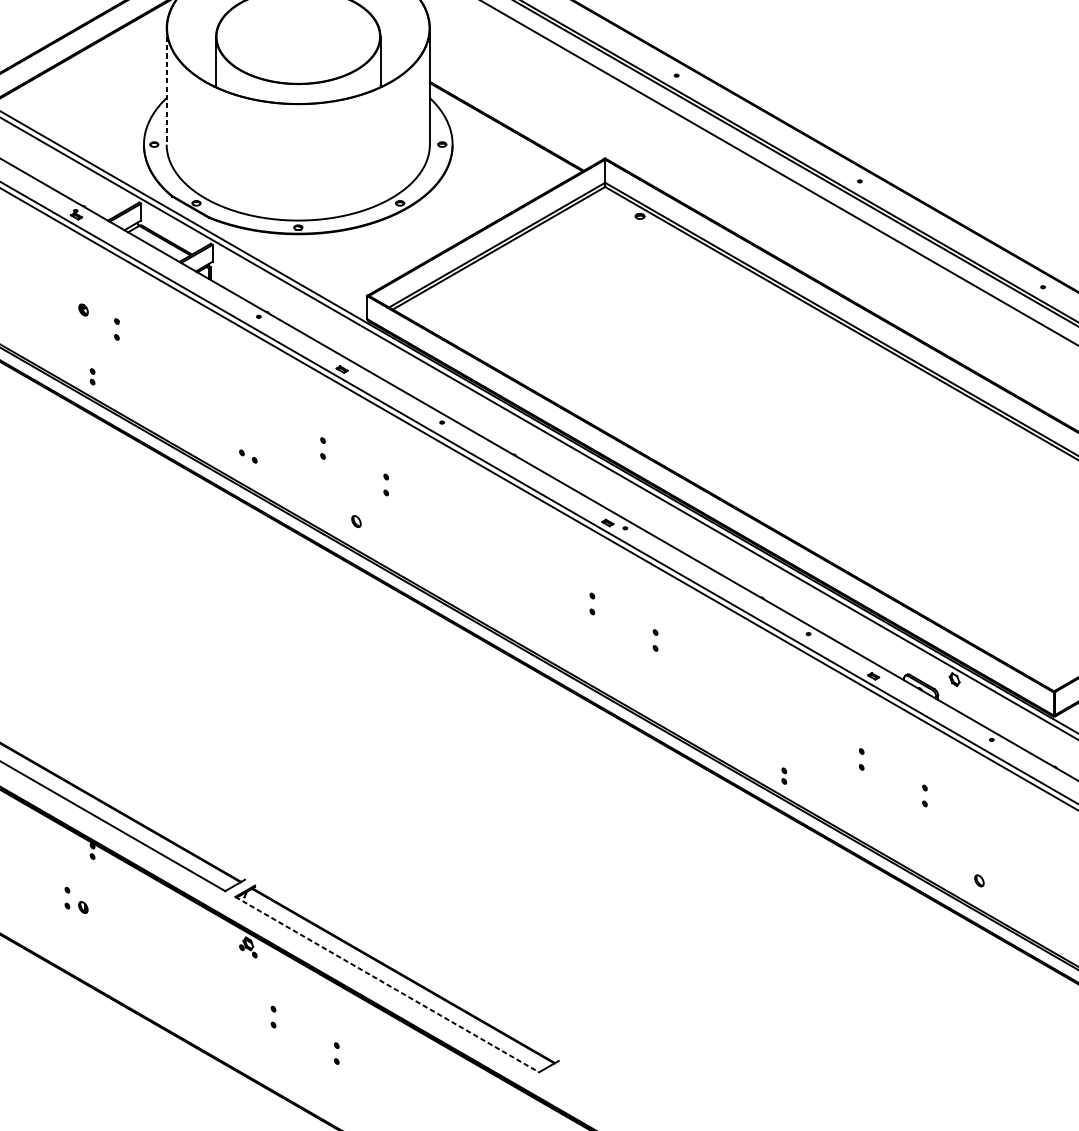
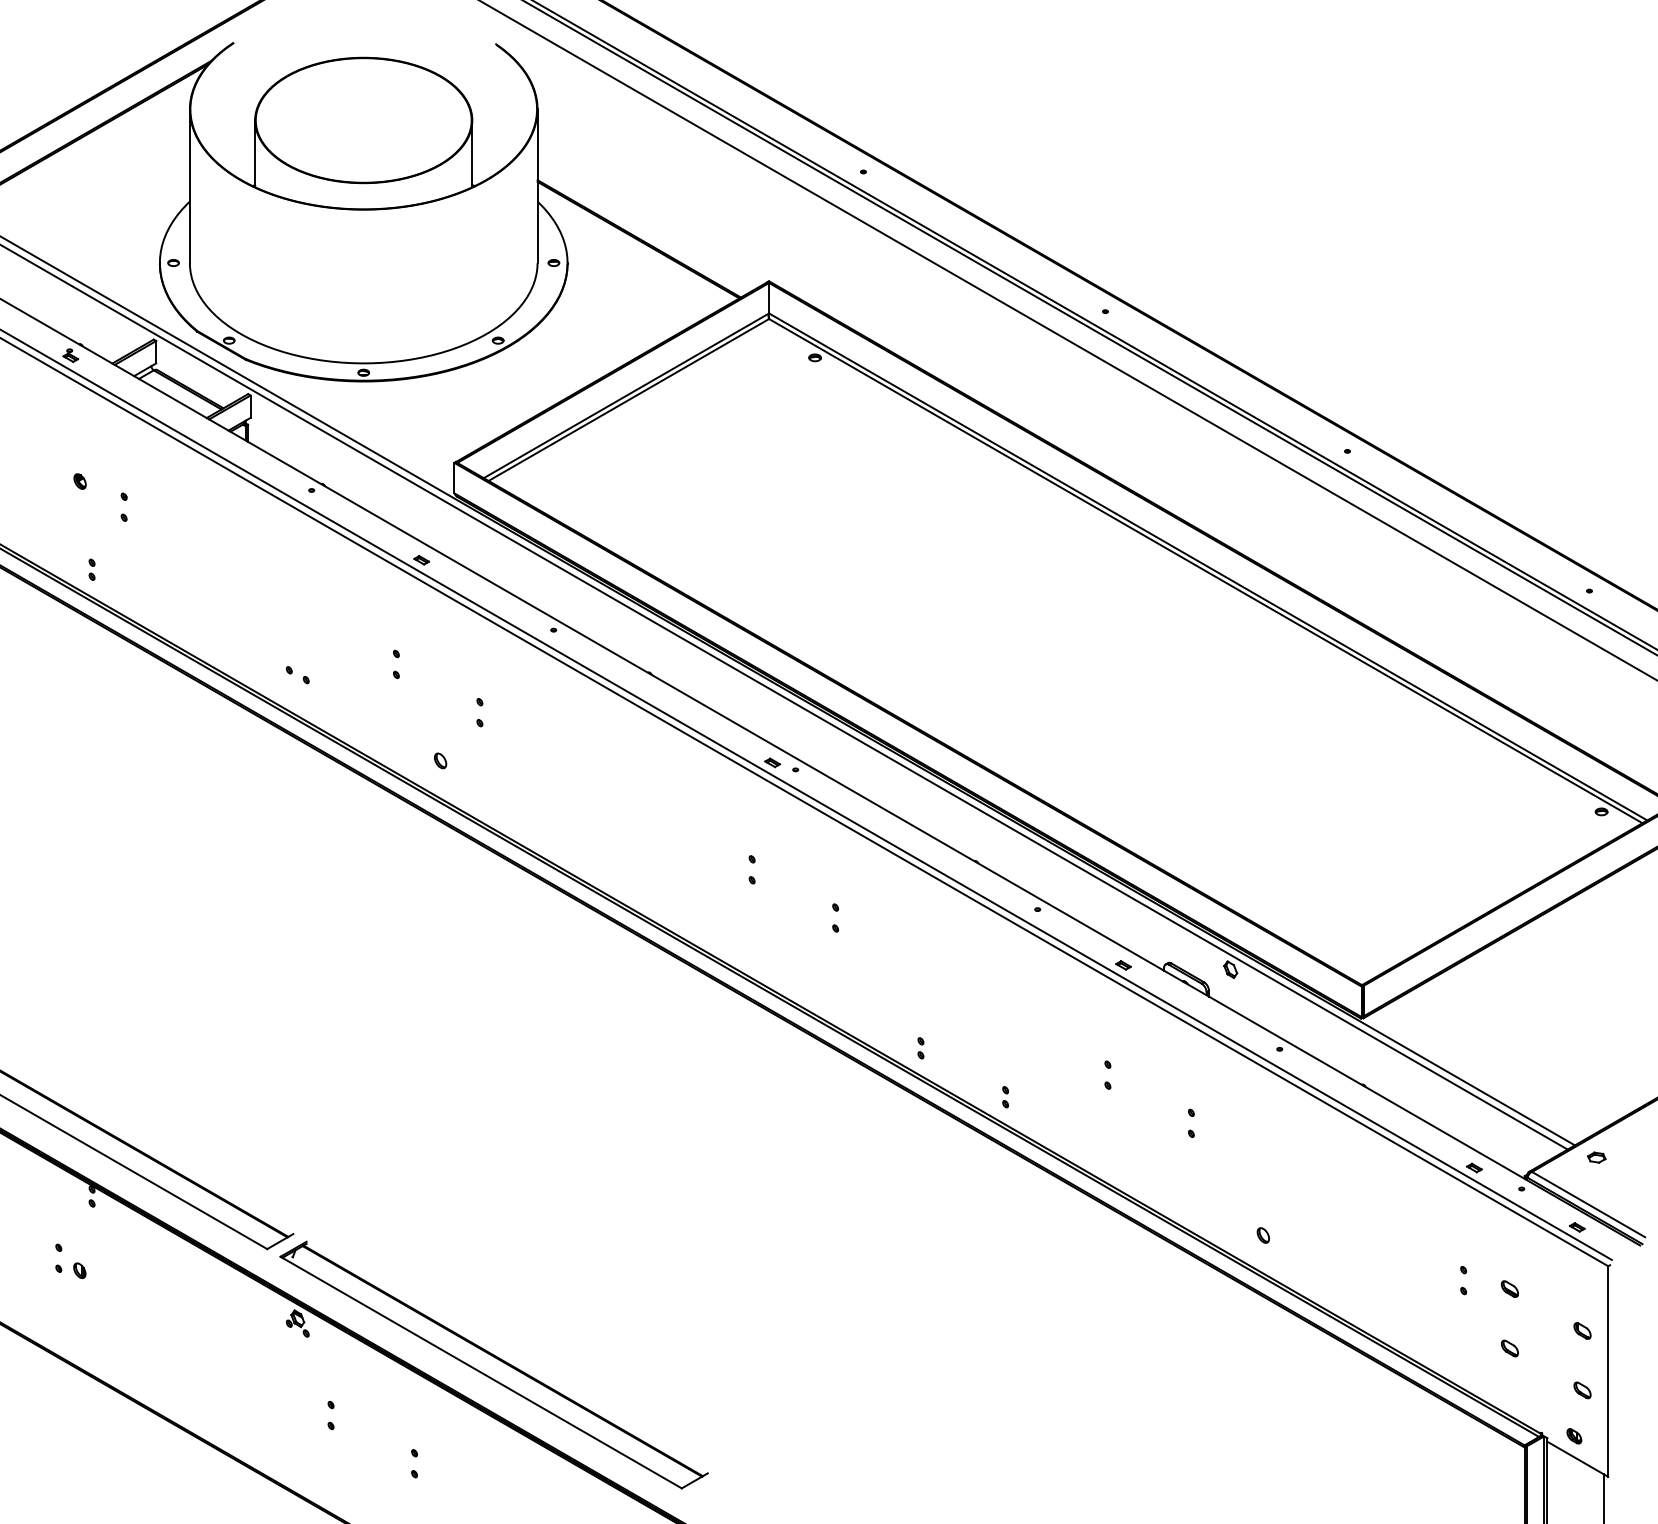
line: (166, 86) -> (189, 186), dashed -> solid
part: (719, 739) -> (920, 1048), added
line: (387, 984) -> (481, 1372), dashed -> solid

